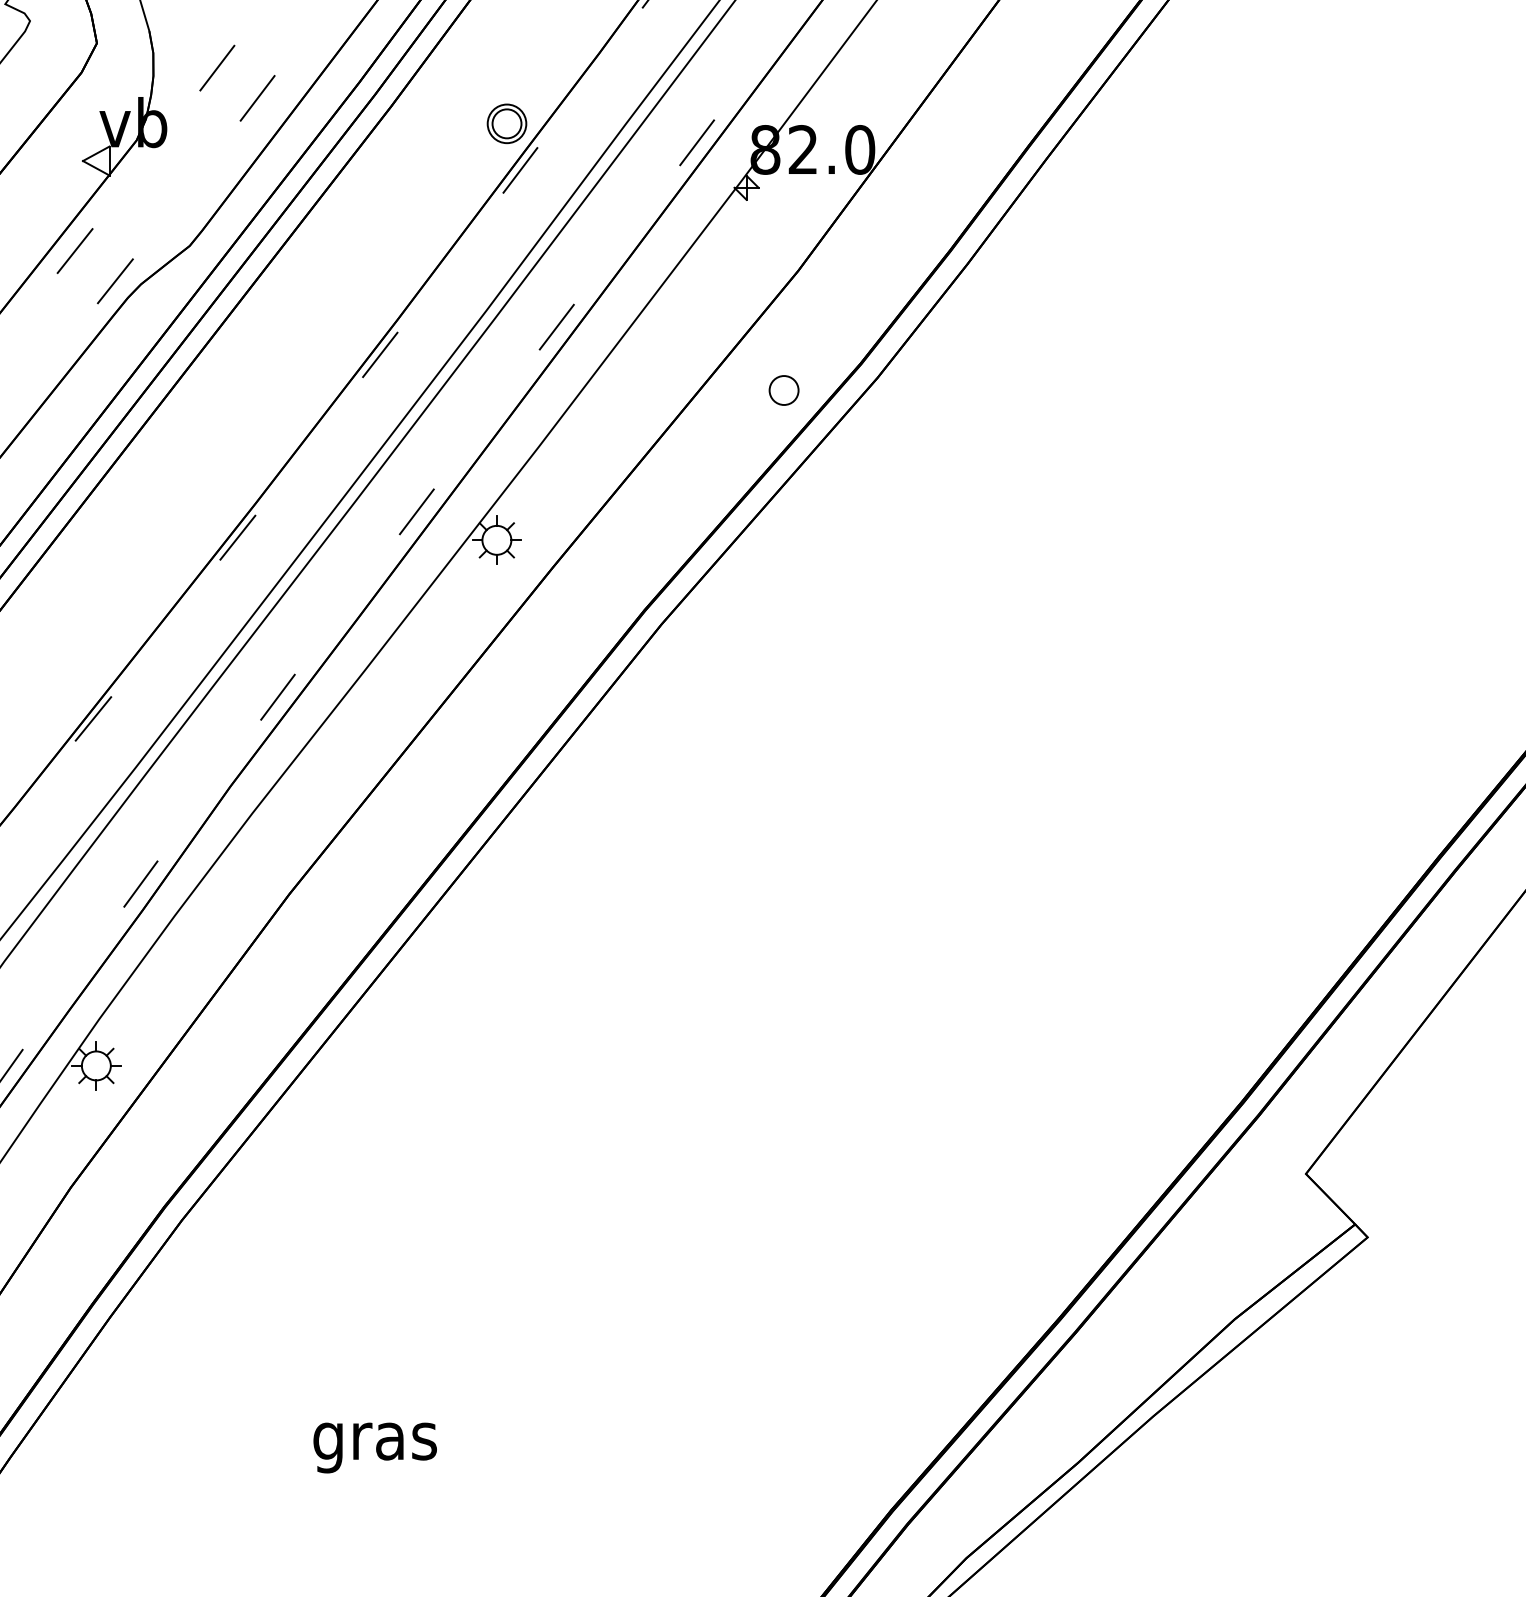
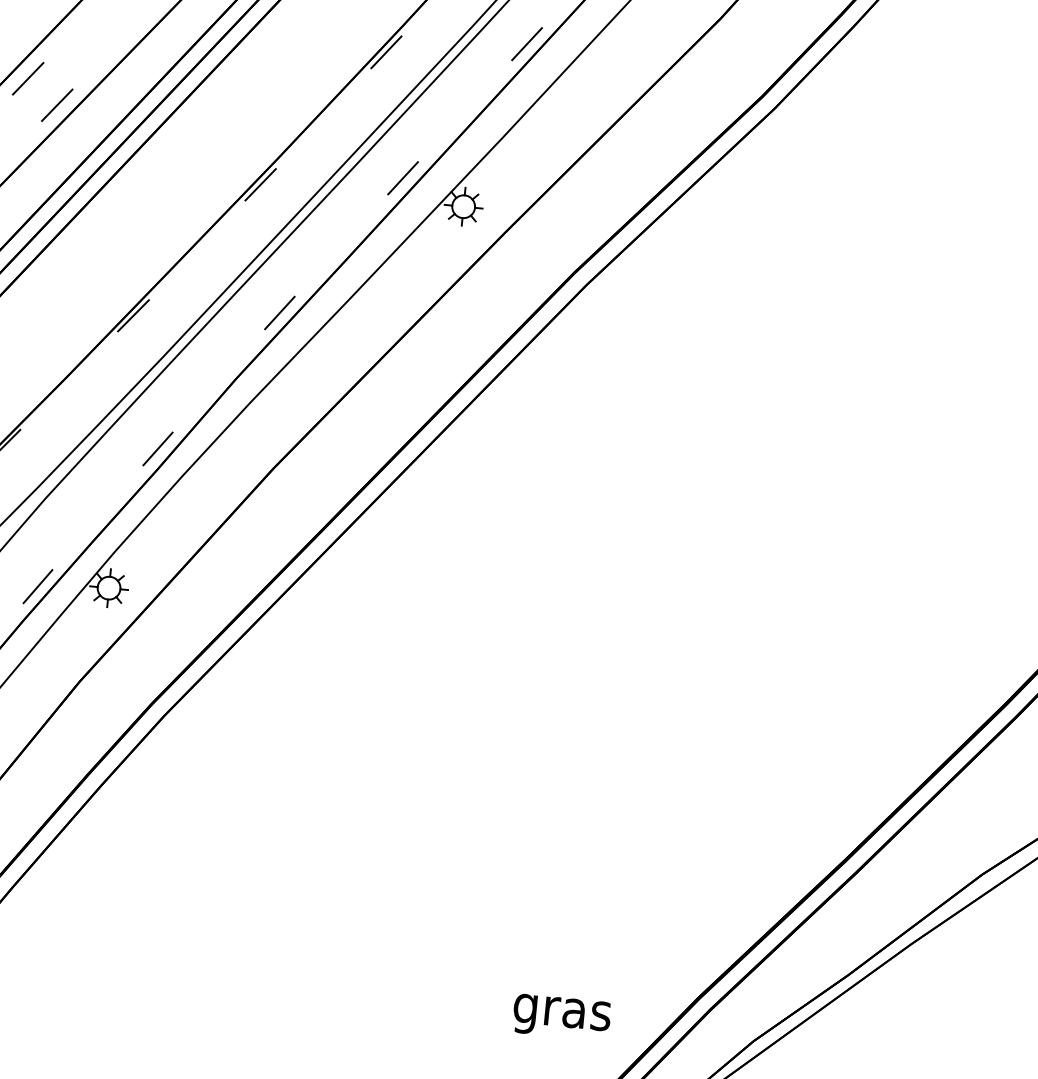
part: (783, 390) -> (699, 111), removed
text: (374, 1447) -> (561, 1017), moved

